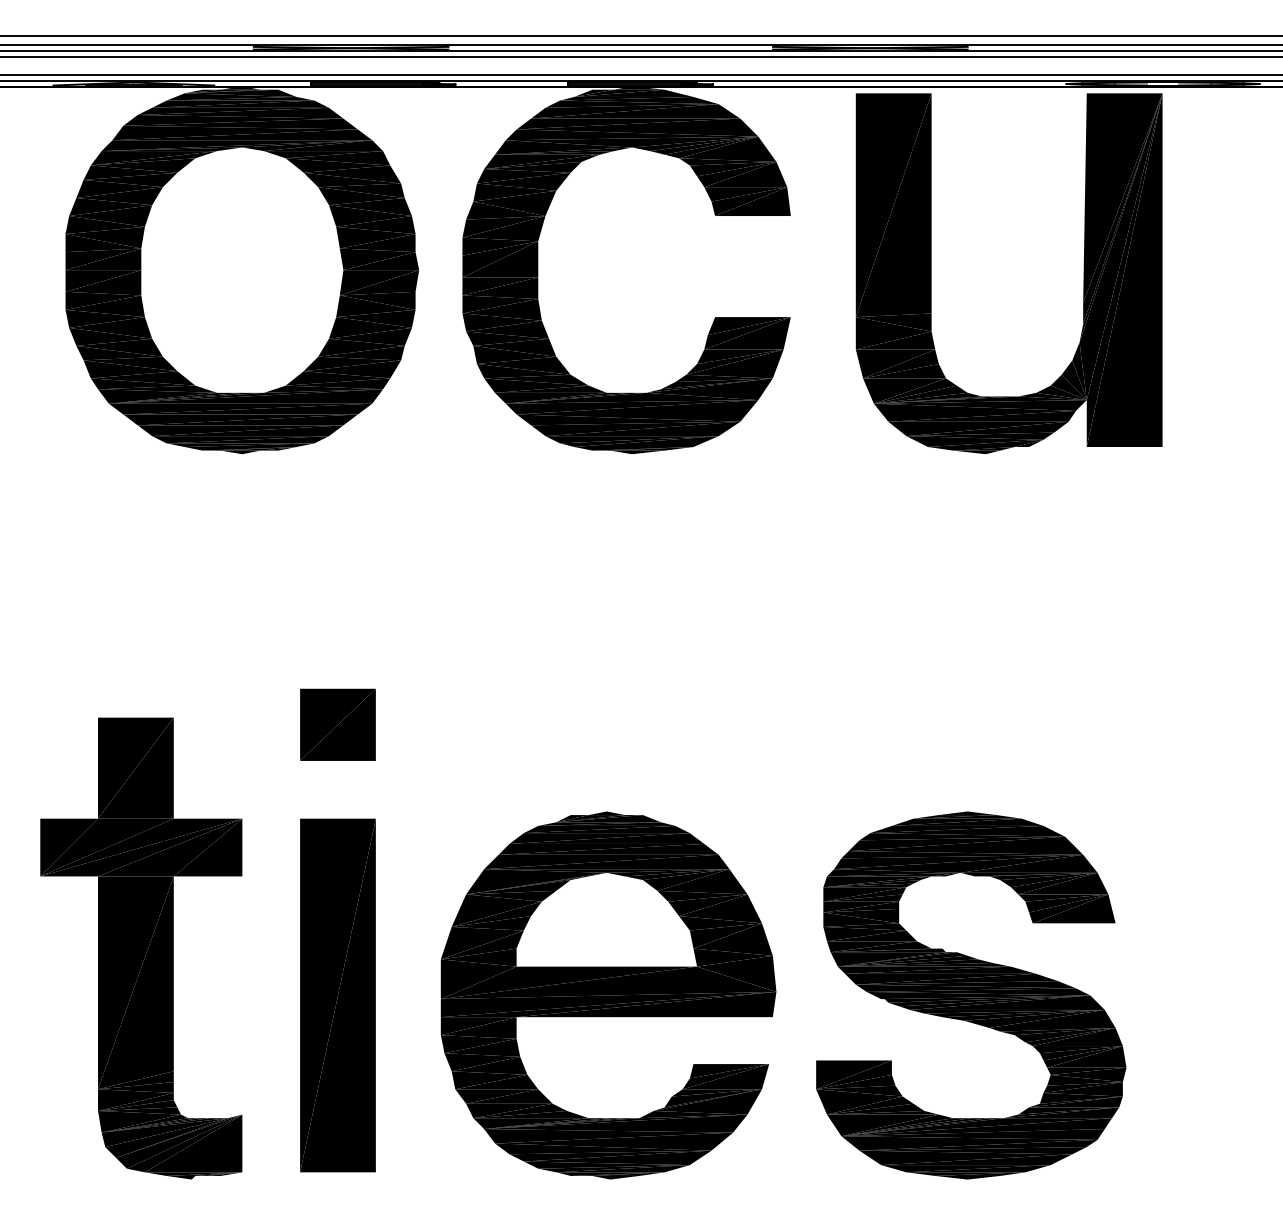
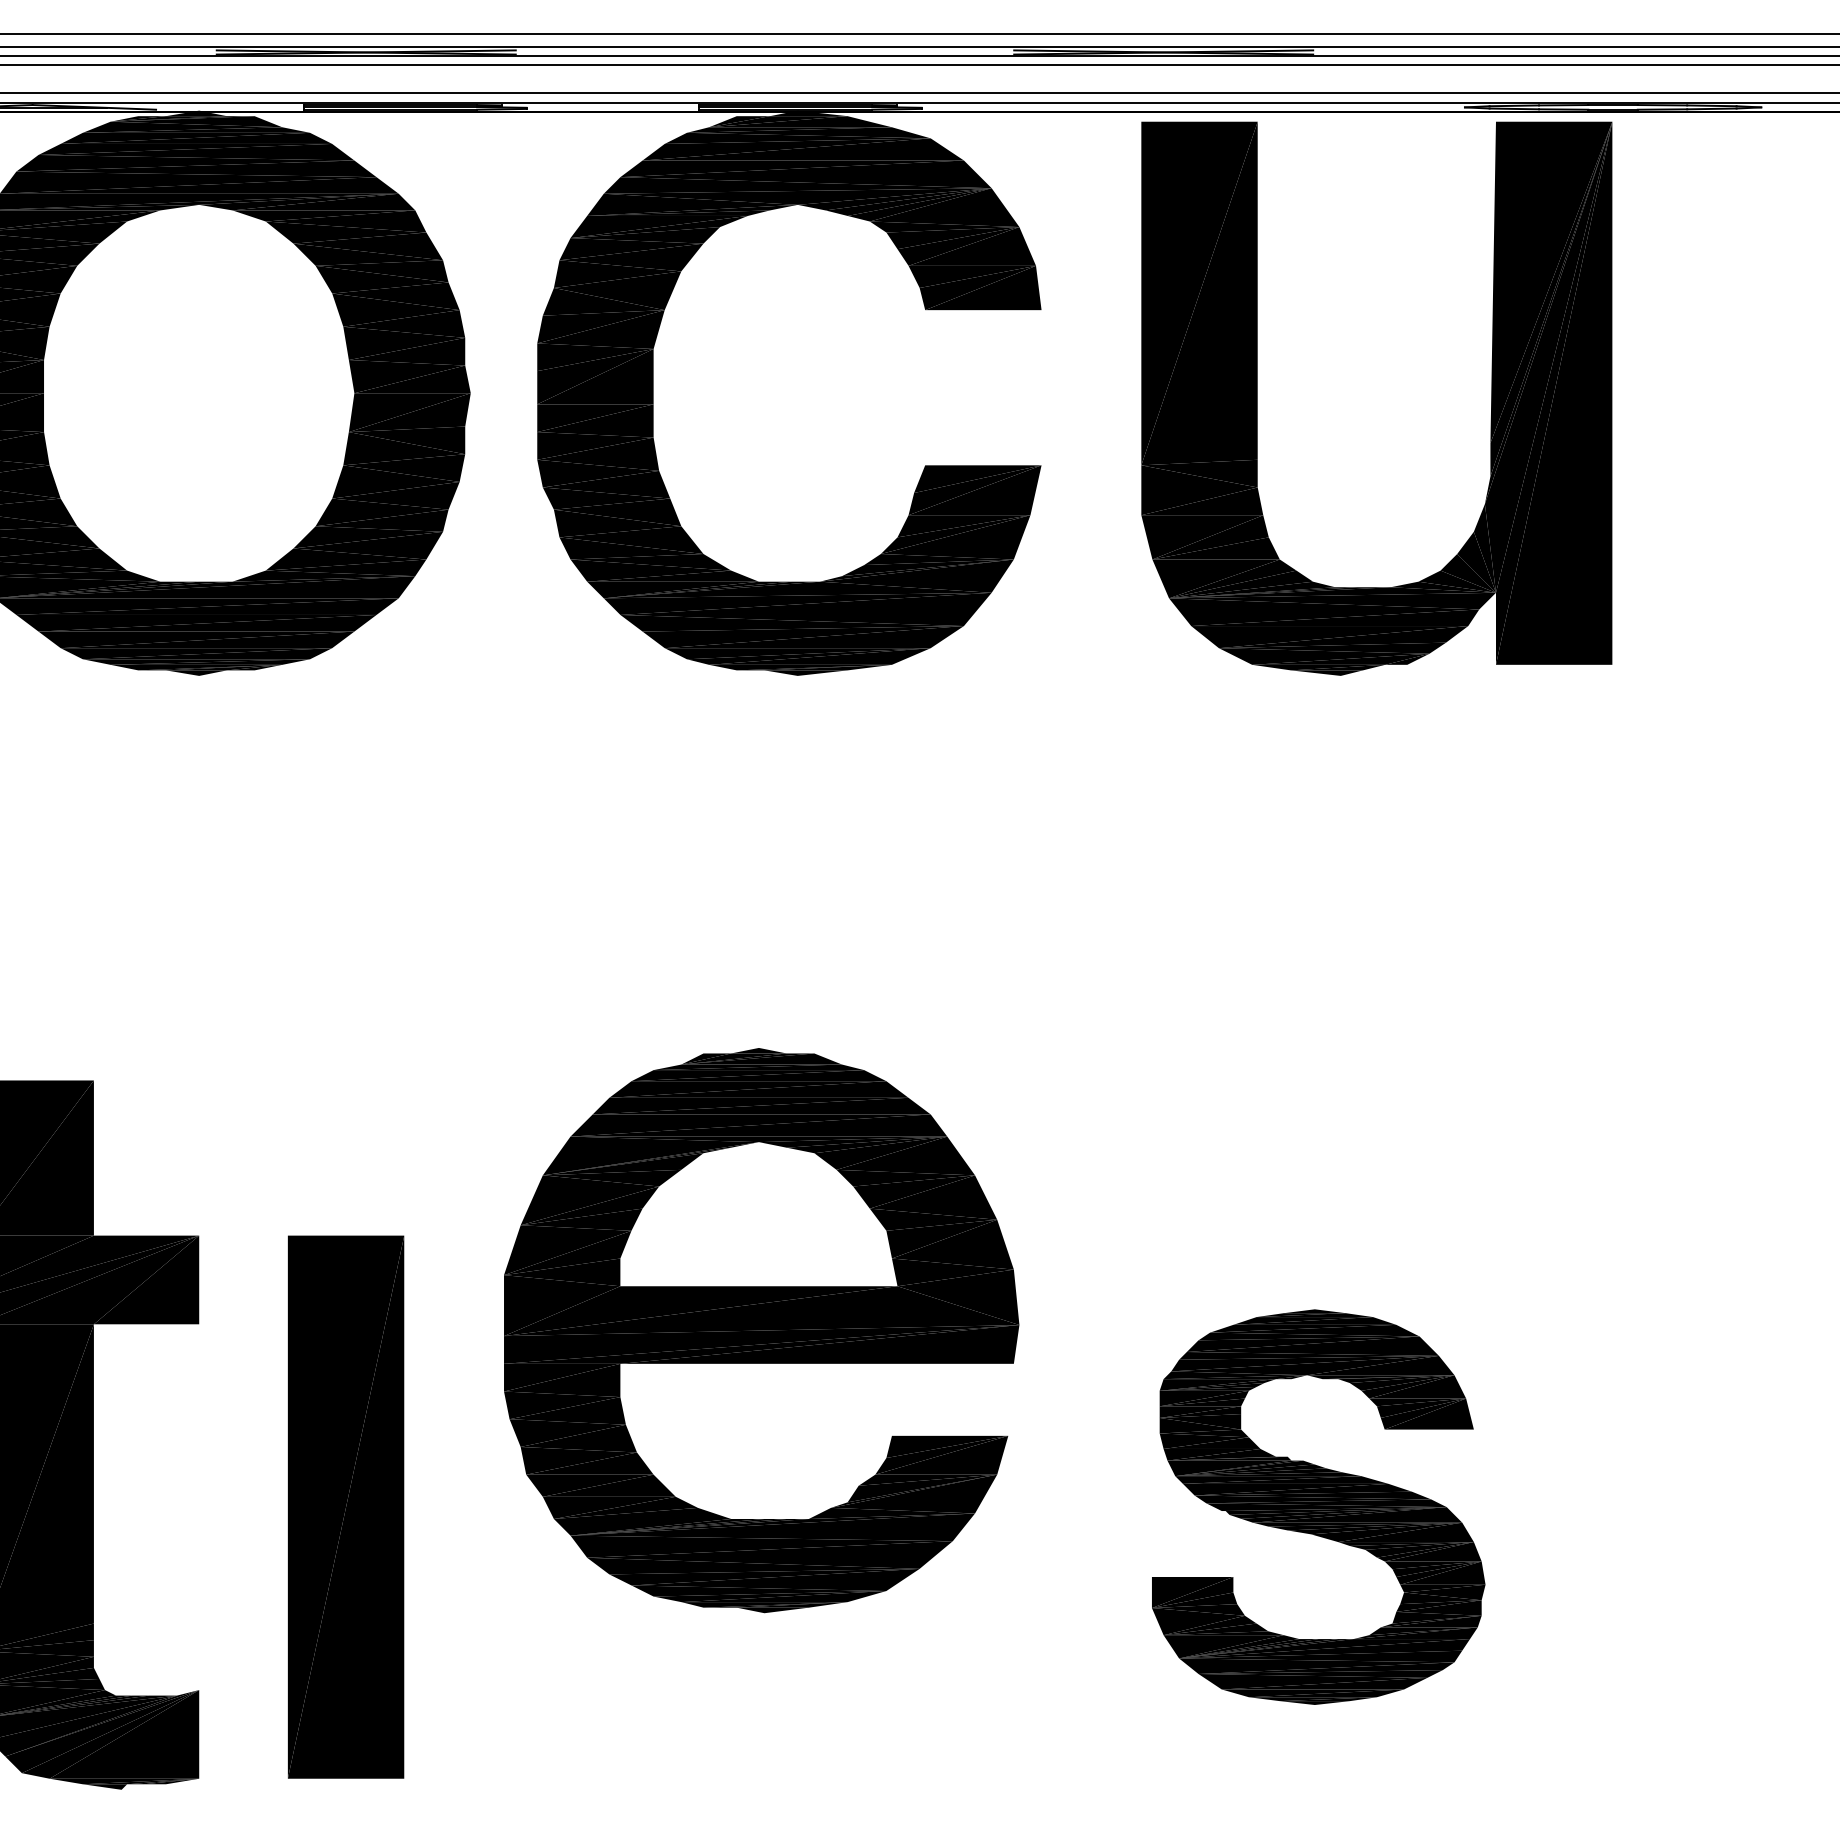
part: (337, 724) -> (345, 1090), removed
part: (608, 995) -> (761, 1330), moved
part: (971, 995) -> (1318, 1507), size x0.7

